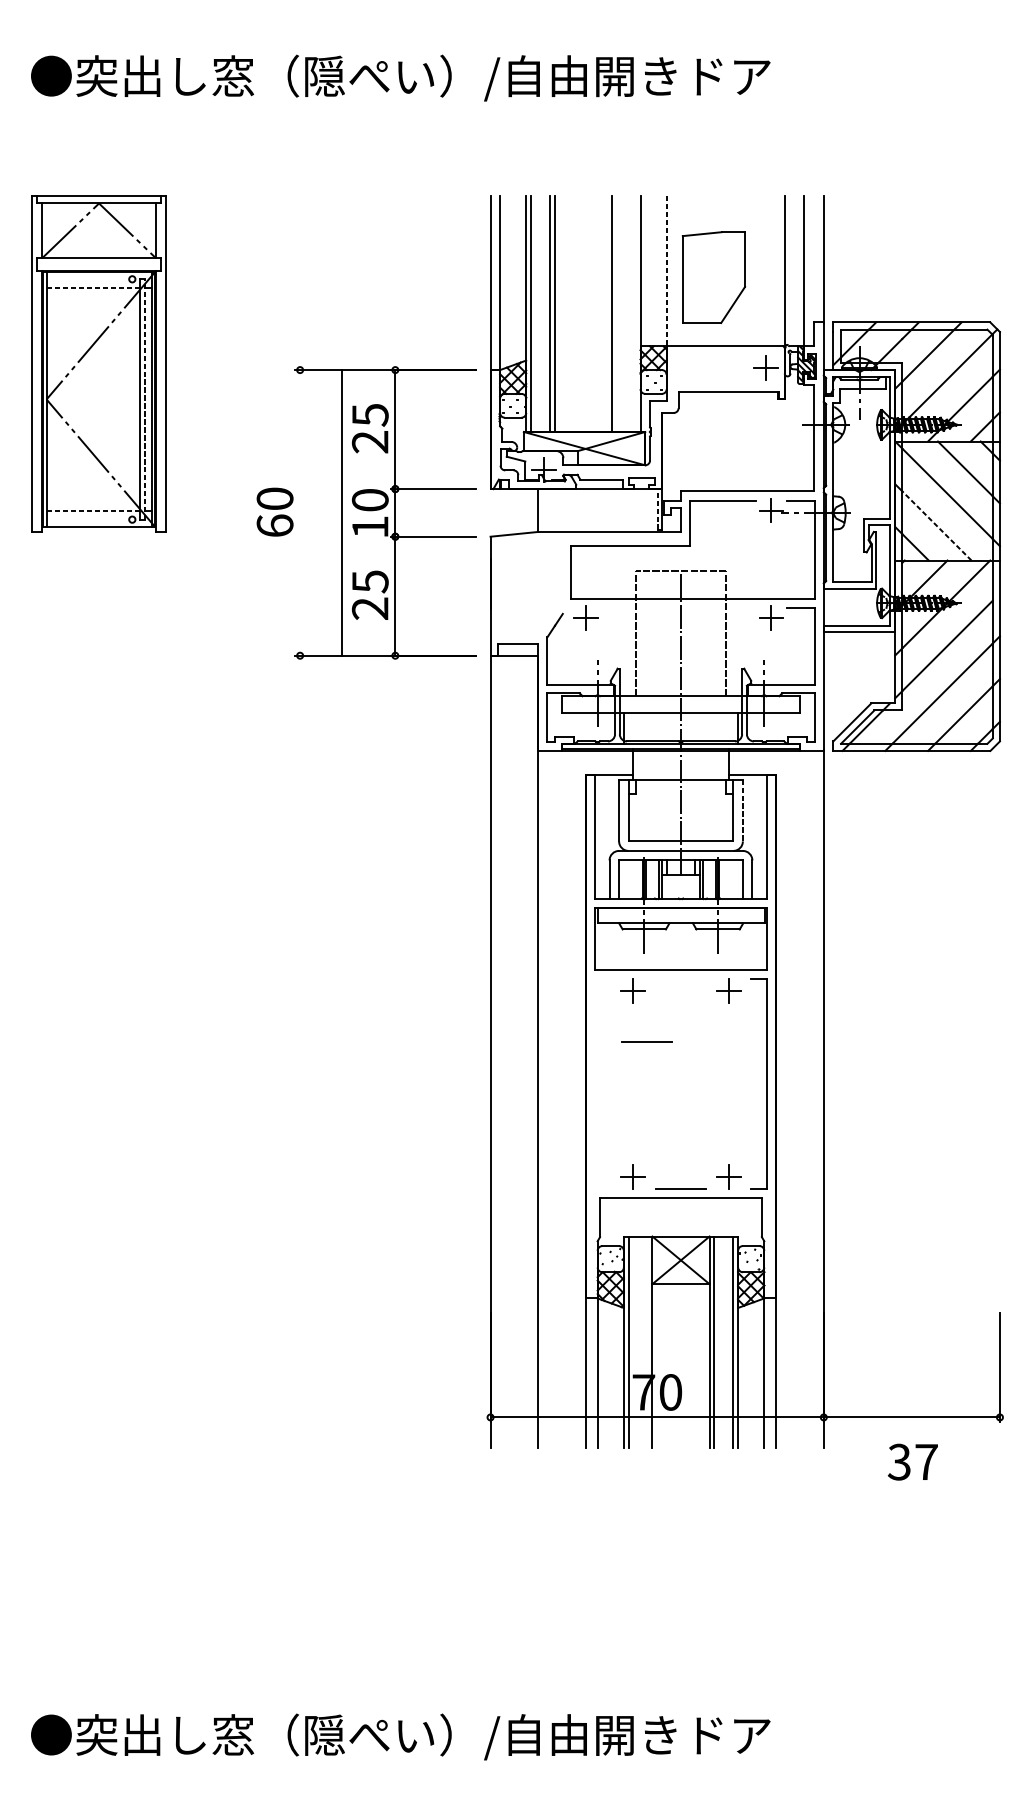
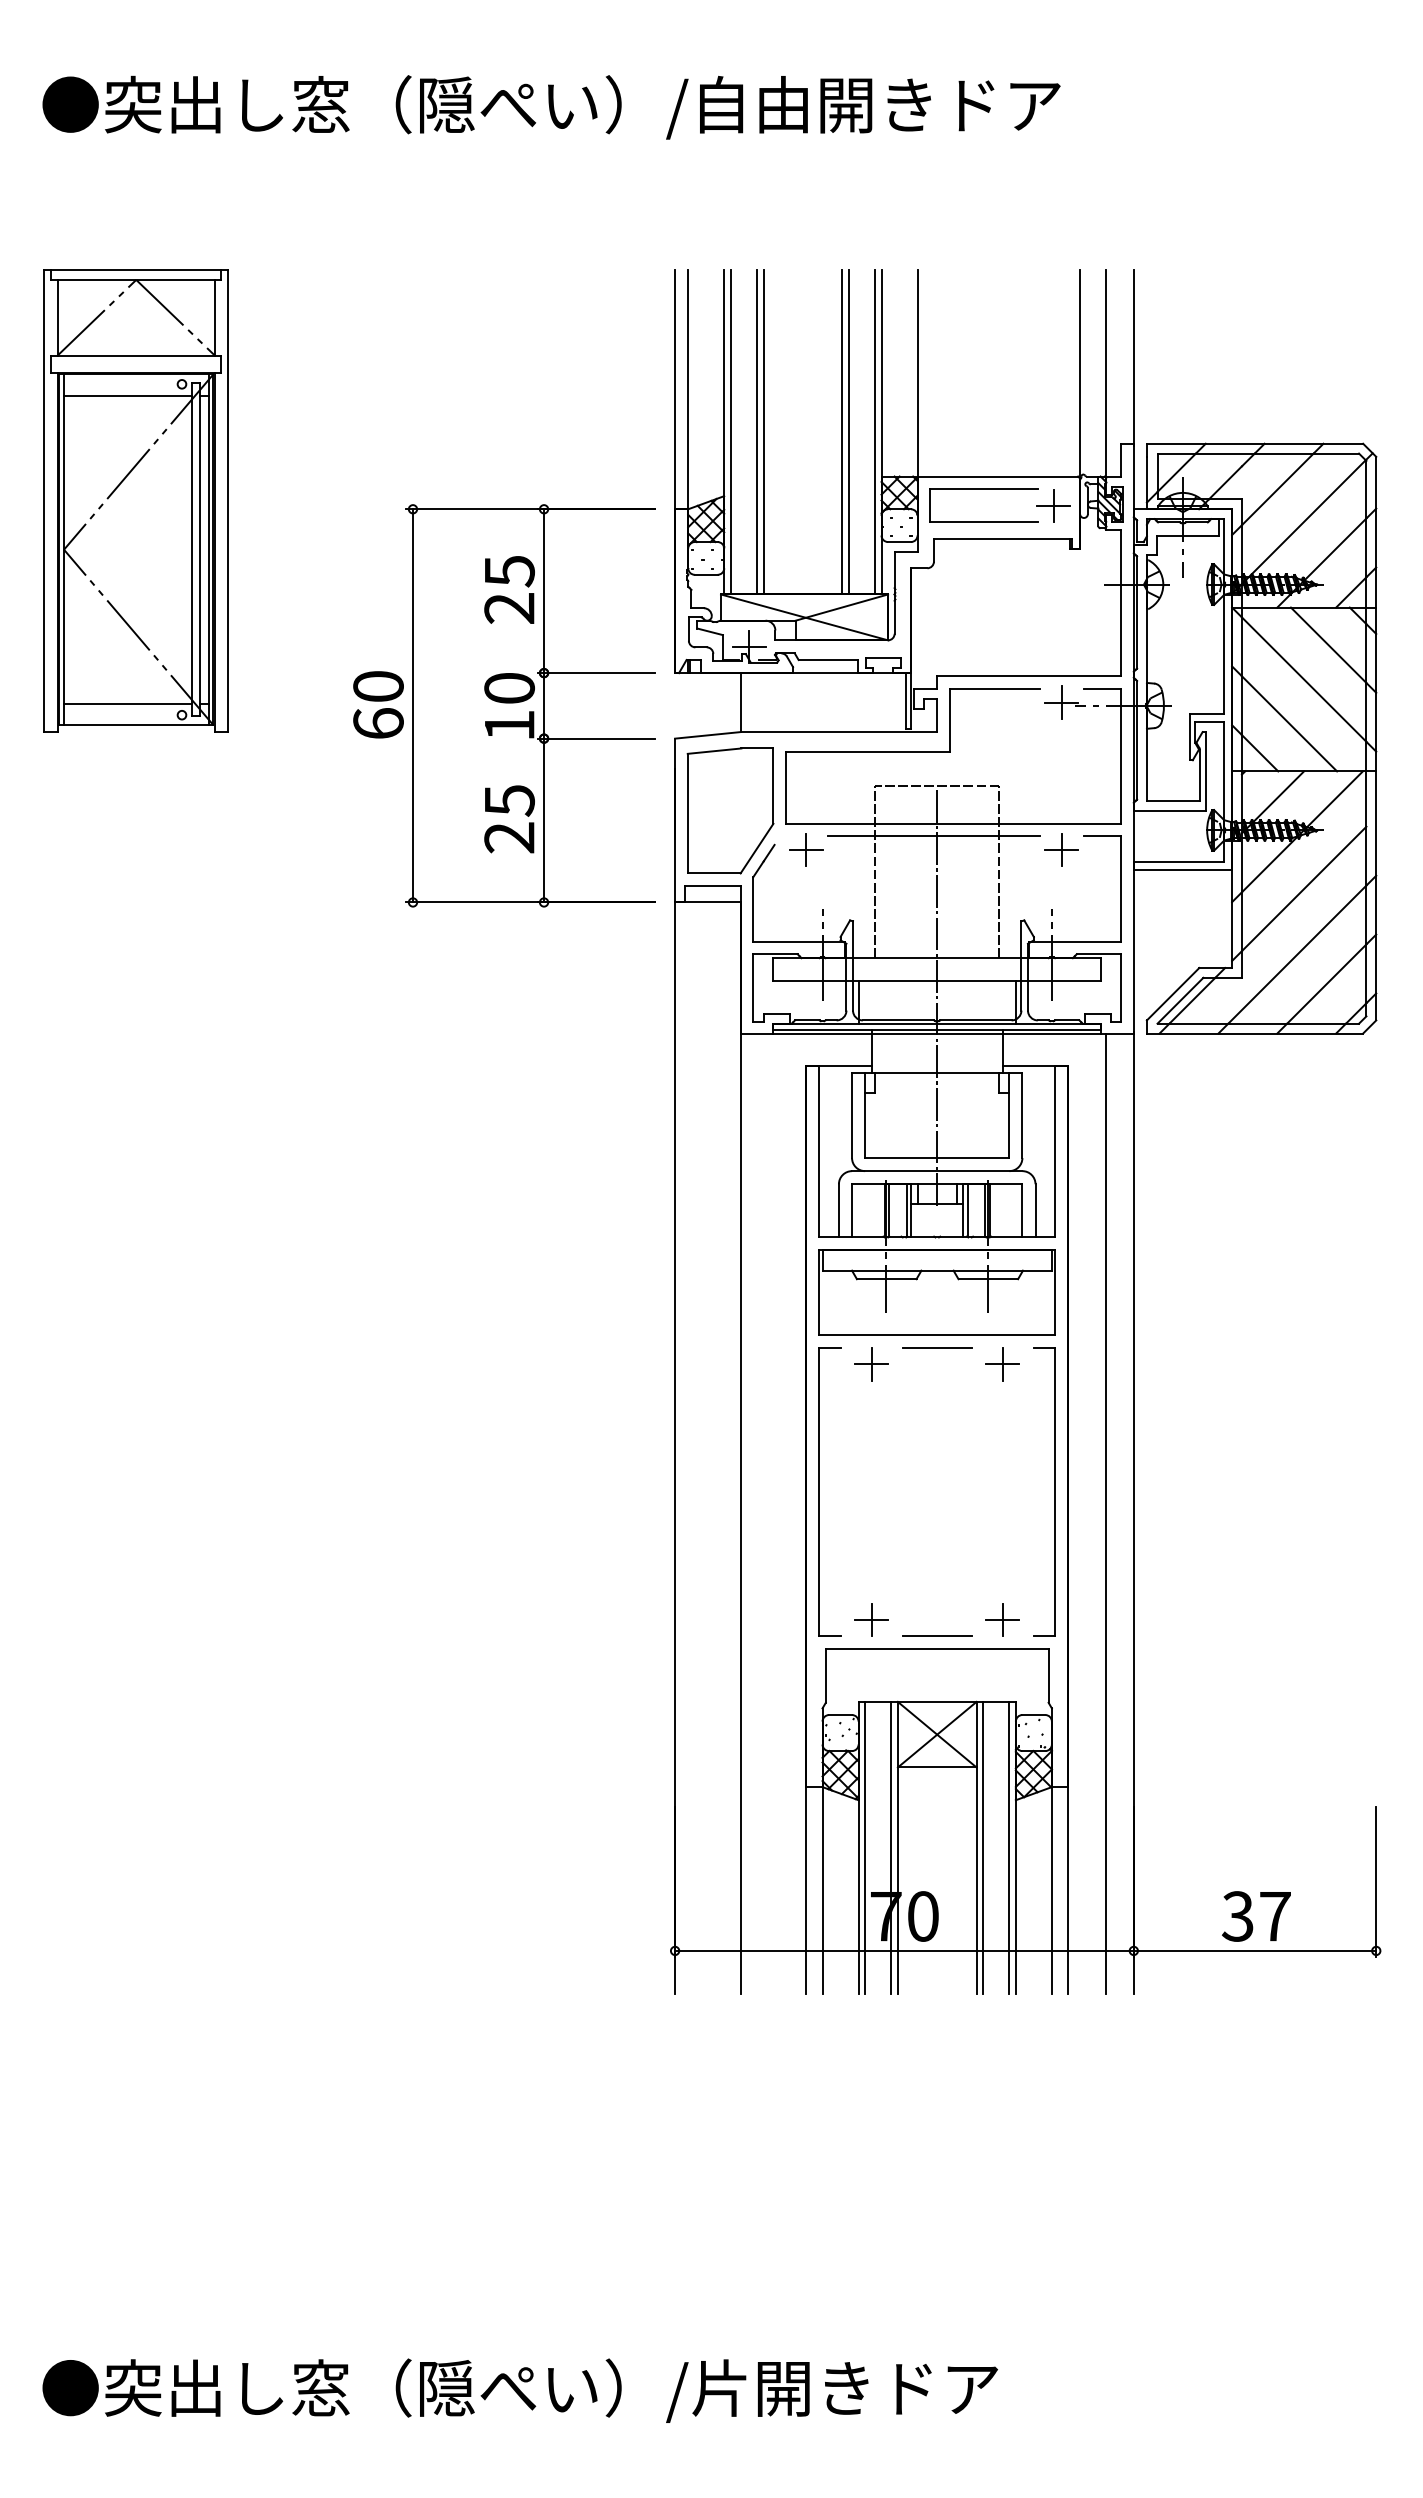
line: (666, 272) -> (917, 374), dashed -> solid
part: (713, 277) -> (730, 810), moved
line: (93, 287) -> (128, 395), dashed -> solid
line: (616, 314) -> (848, 432), added
line: (635, 314) -> (874, 432), added
part: (714, 355) -> (983, 489), added
line: (145, 399) -> (199, 549), dashed -> solid
line: (657, 509) -> (905, 700), dashed -> solid
line: (93, 511) -> (128, 703), dashed -> solid
line: (341, 512) -> (412, 705), moved
line: (936, 525) -> (1289, 723), dashed -> solid
line: (678, 607) -> (933, 836), added
line: (742, 810) -> (1022, 1115), dashed -> solid
line: (647, 1041) -> (937, 1347), moved
part: (595, 1083) -> (819, 1491), added
line: (803, 1099) -> (1106, 1513), added
line: (647, 1342) -> (891, 1847), added
text: (912, 1462) -> (1256, 1916), moved
text: (636, 1734) -> (876, 2387), ●突出し窓（隠ぺい）/自由開きドア -> ●突出し窓（隠ぺい）/片開きドア

